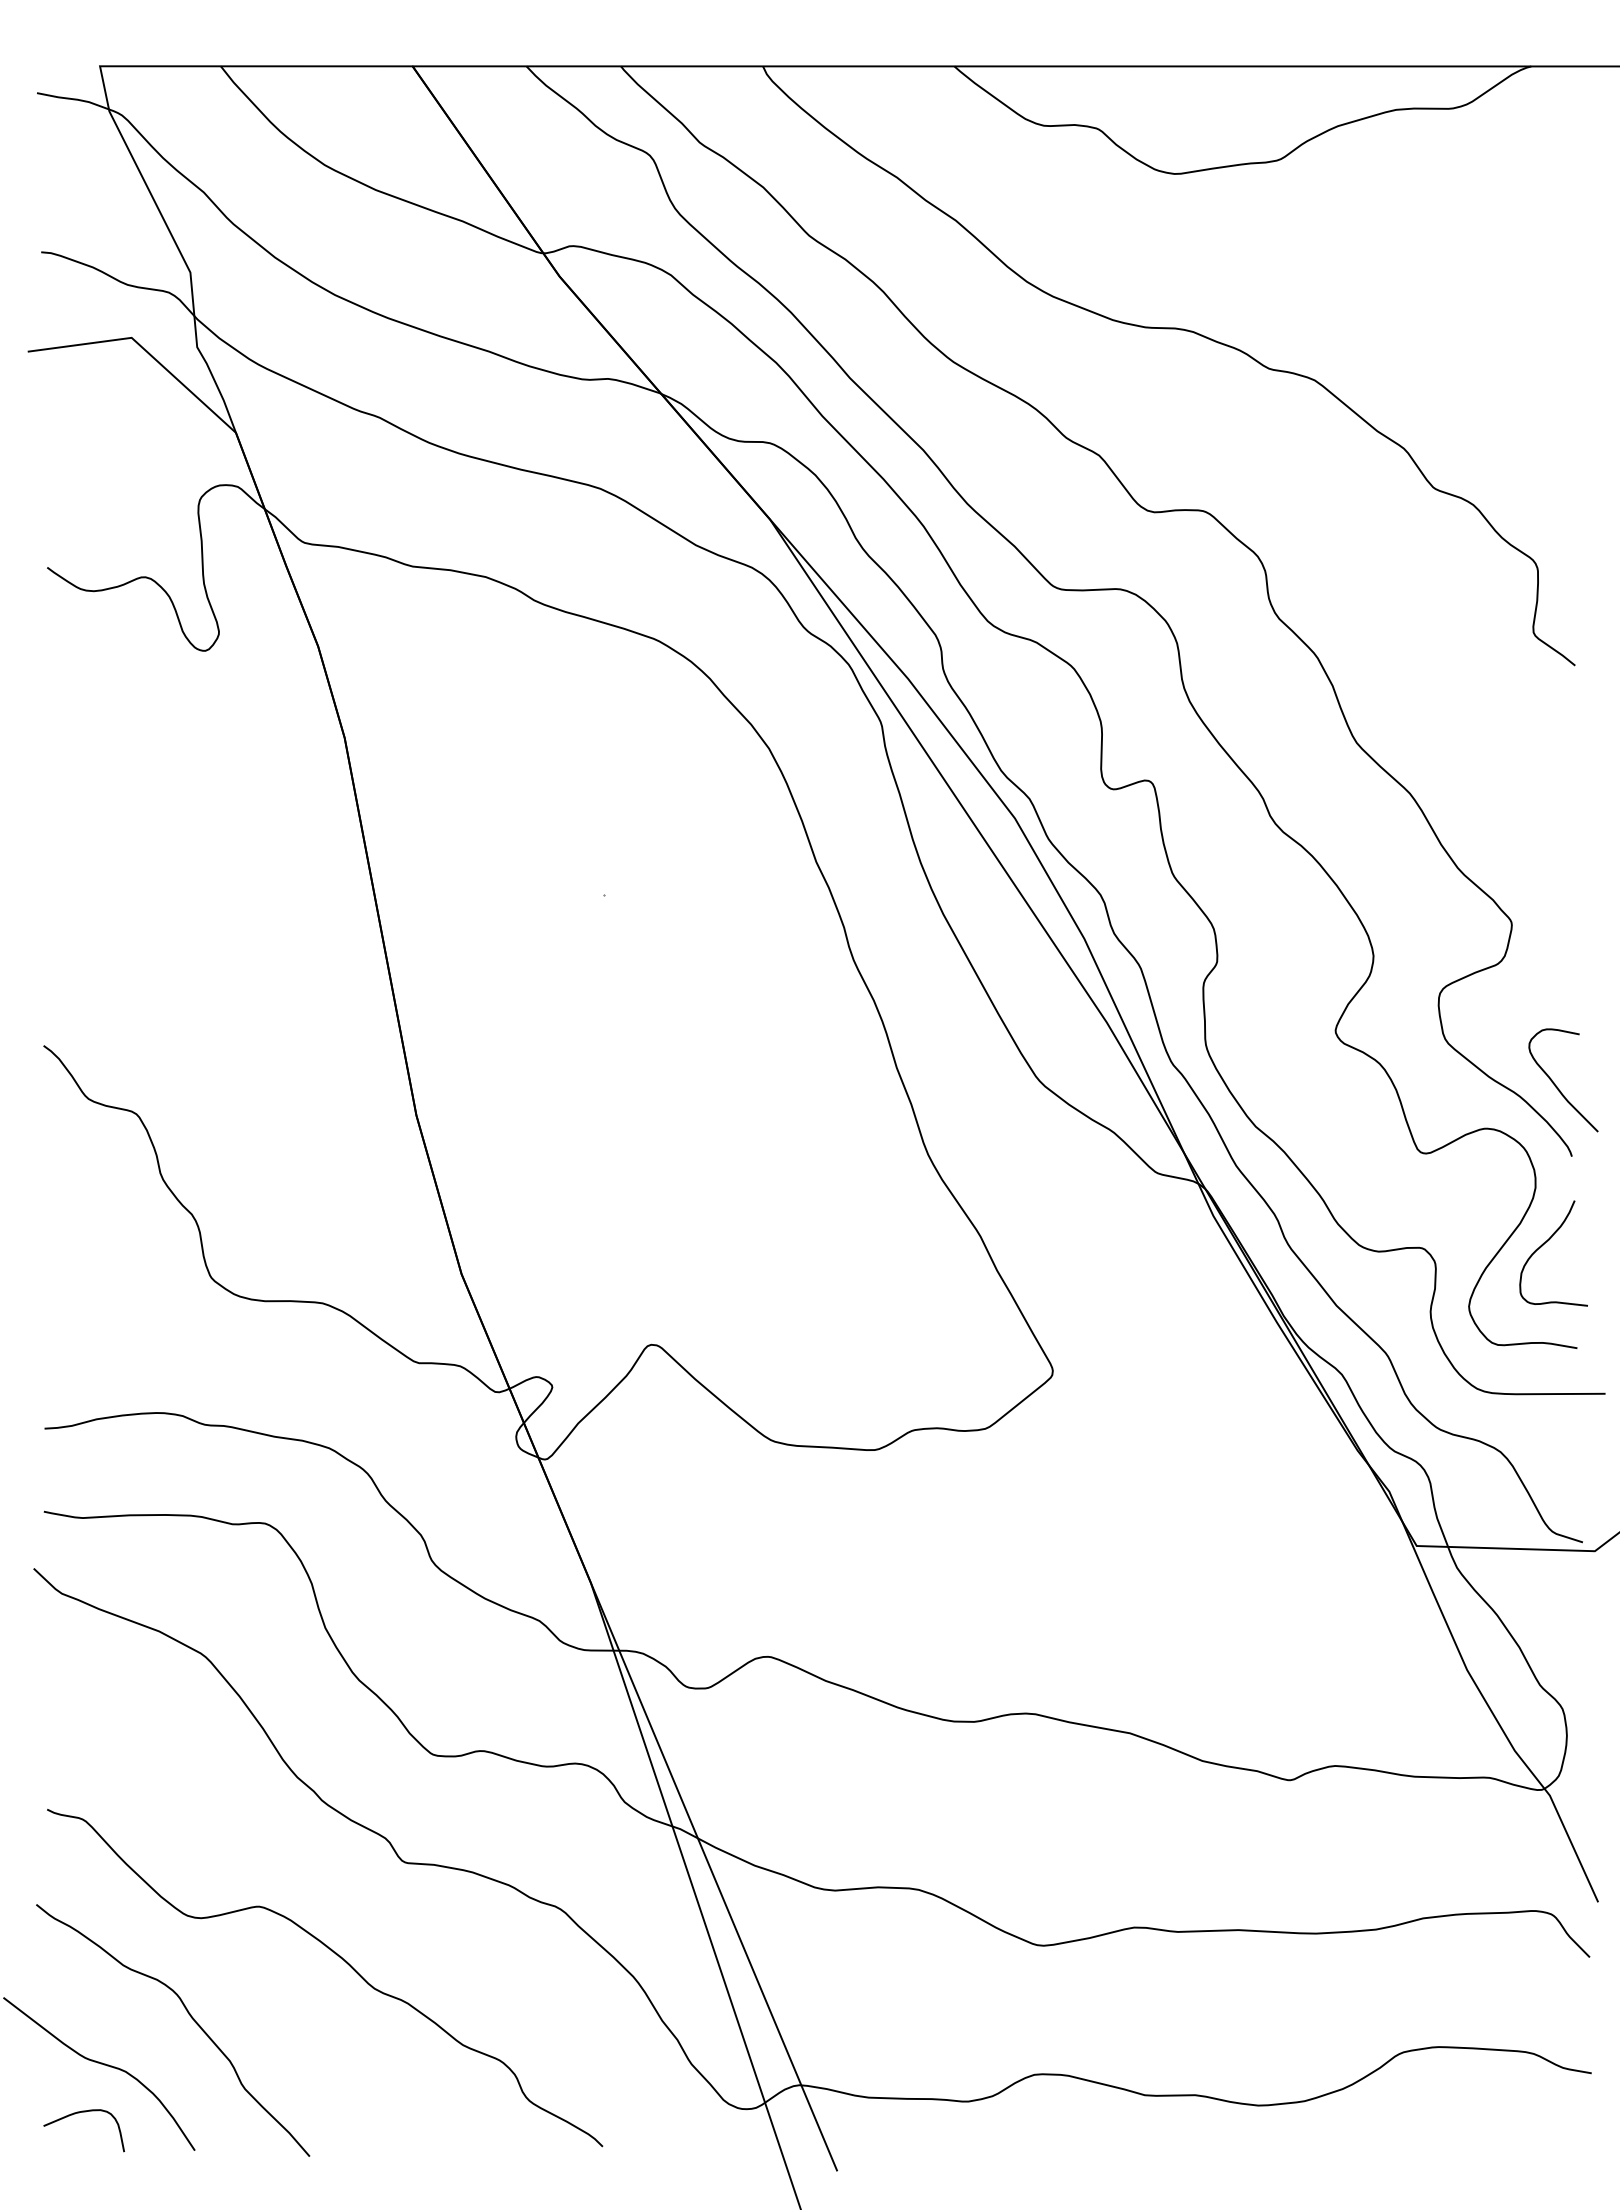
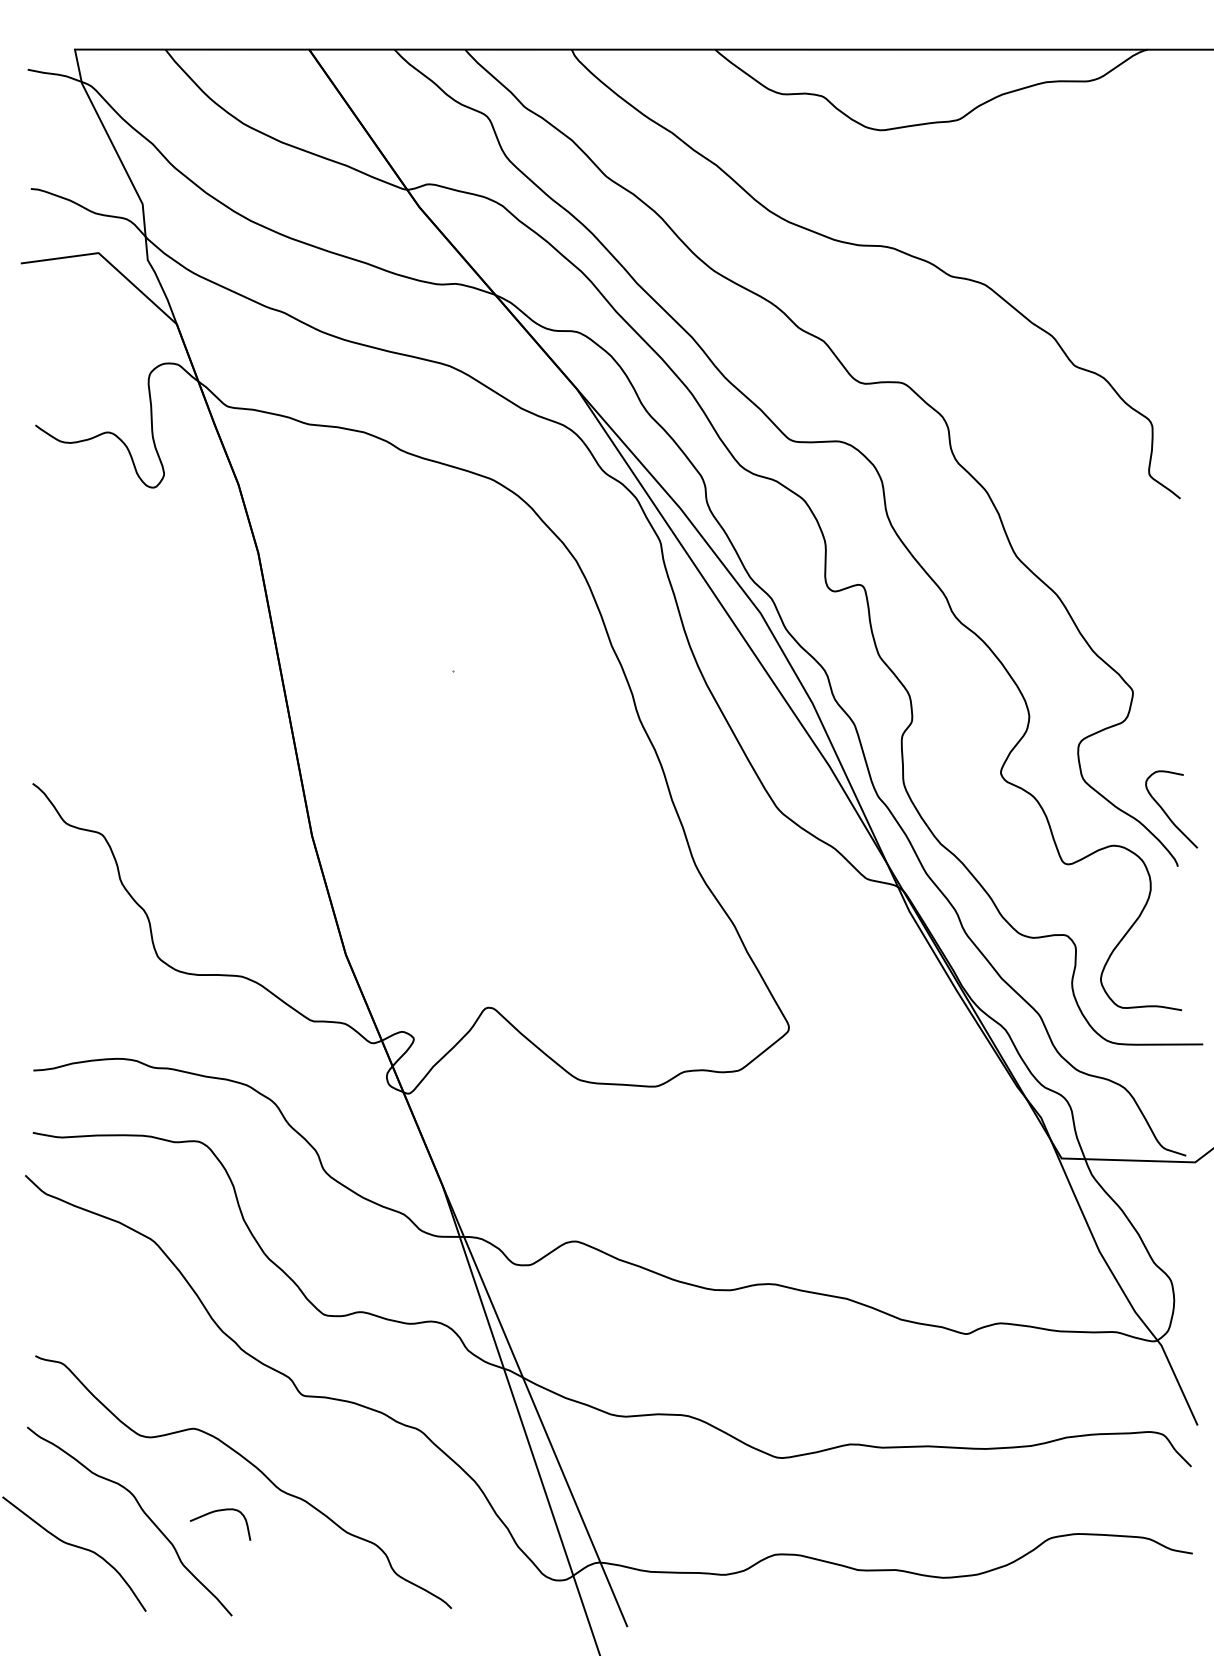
curve: (1544, 1244) -> (1157, 932), removed
curve: (79, 2113) -> (216, 1511), moved

